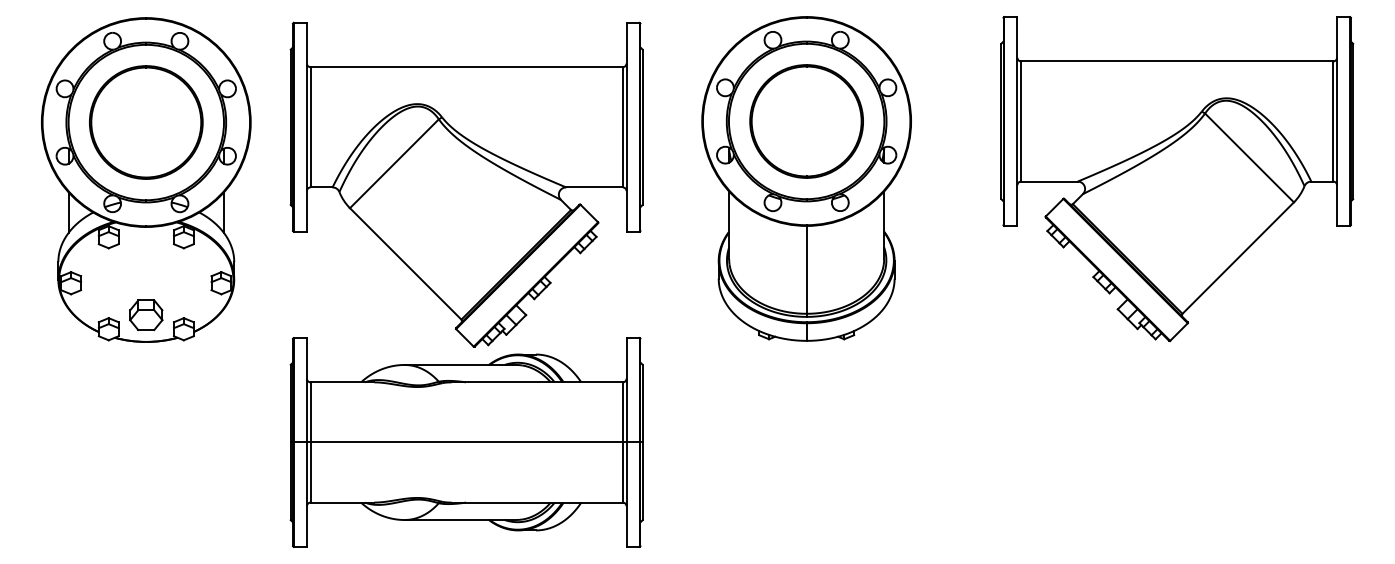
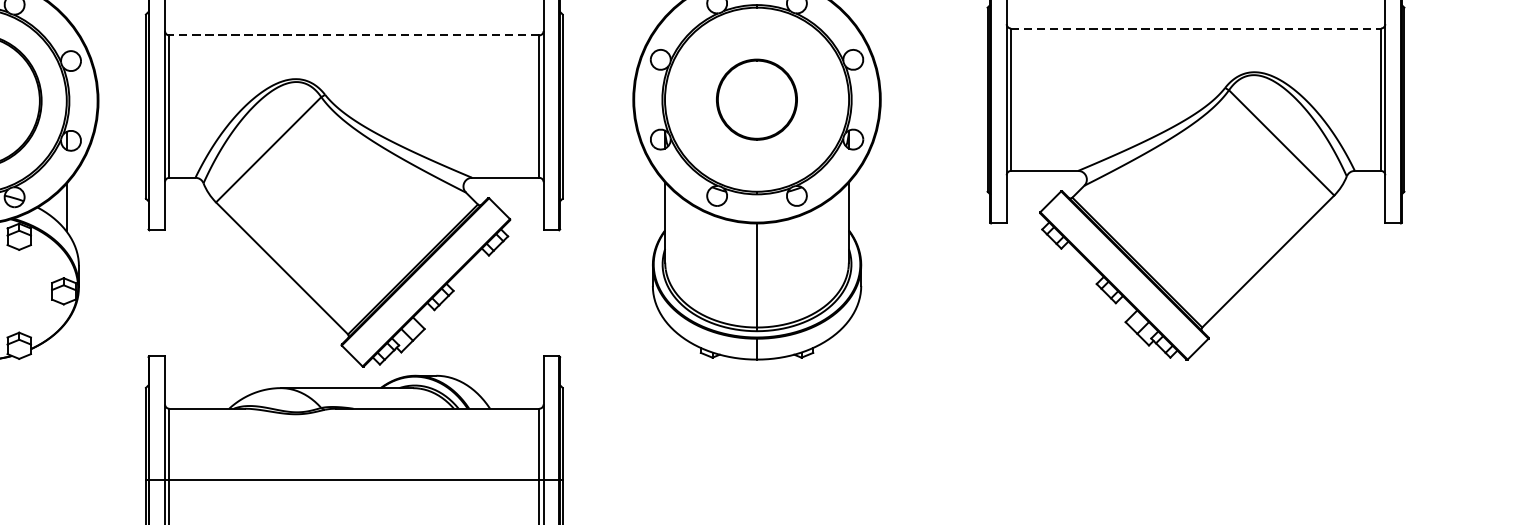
line: (1177, 61) -> (1196, 28), solid -> dashed
line: (466, 67) -> (354, 35), solid -> dashed
part: (806, 121) -> (756, 99), size x0.6

